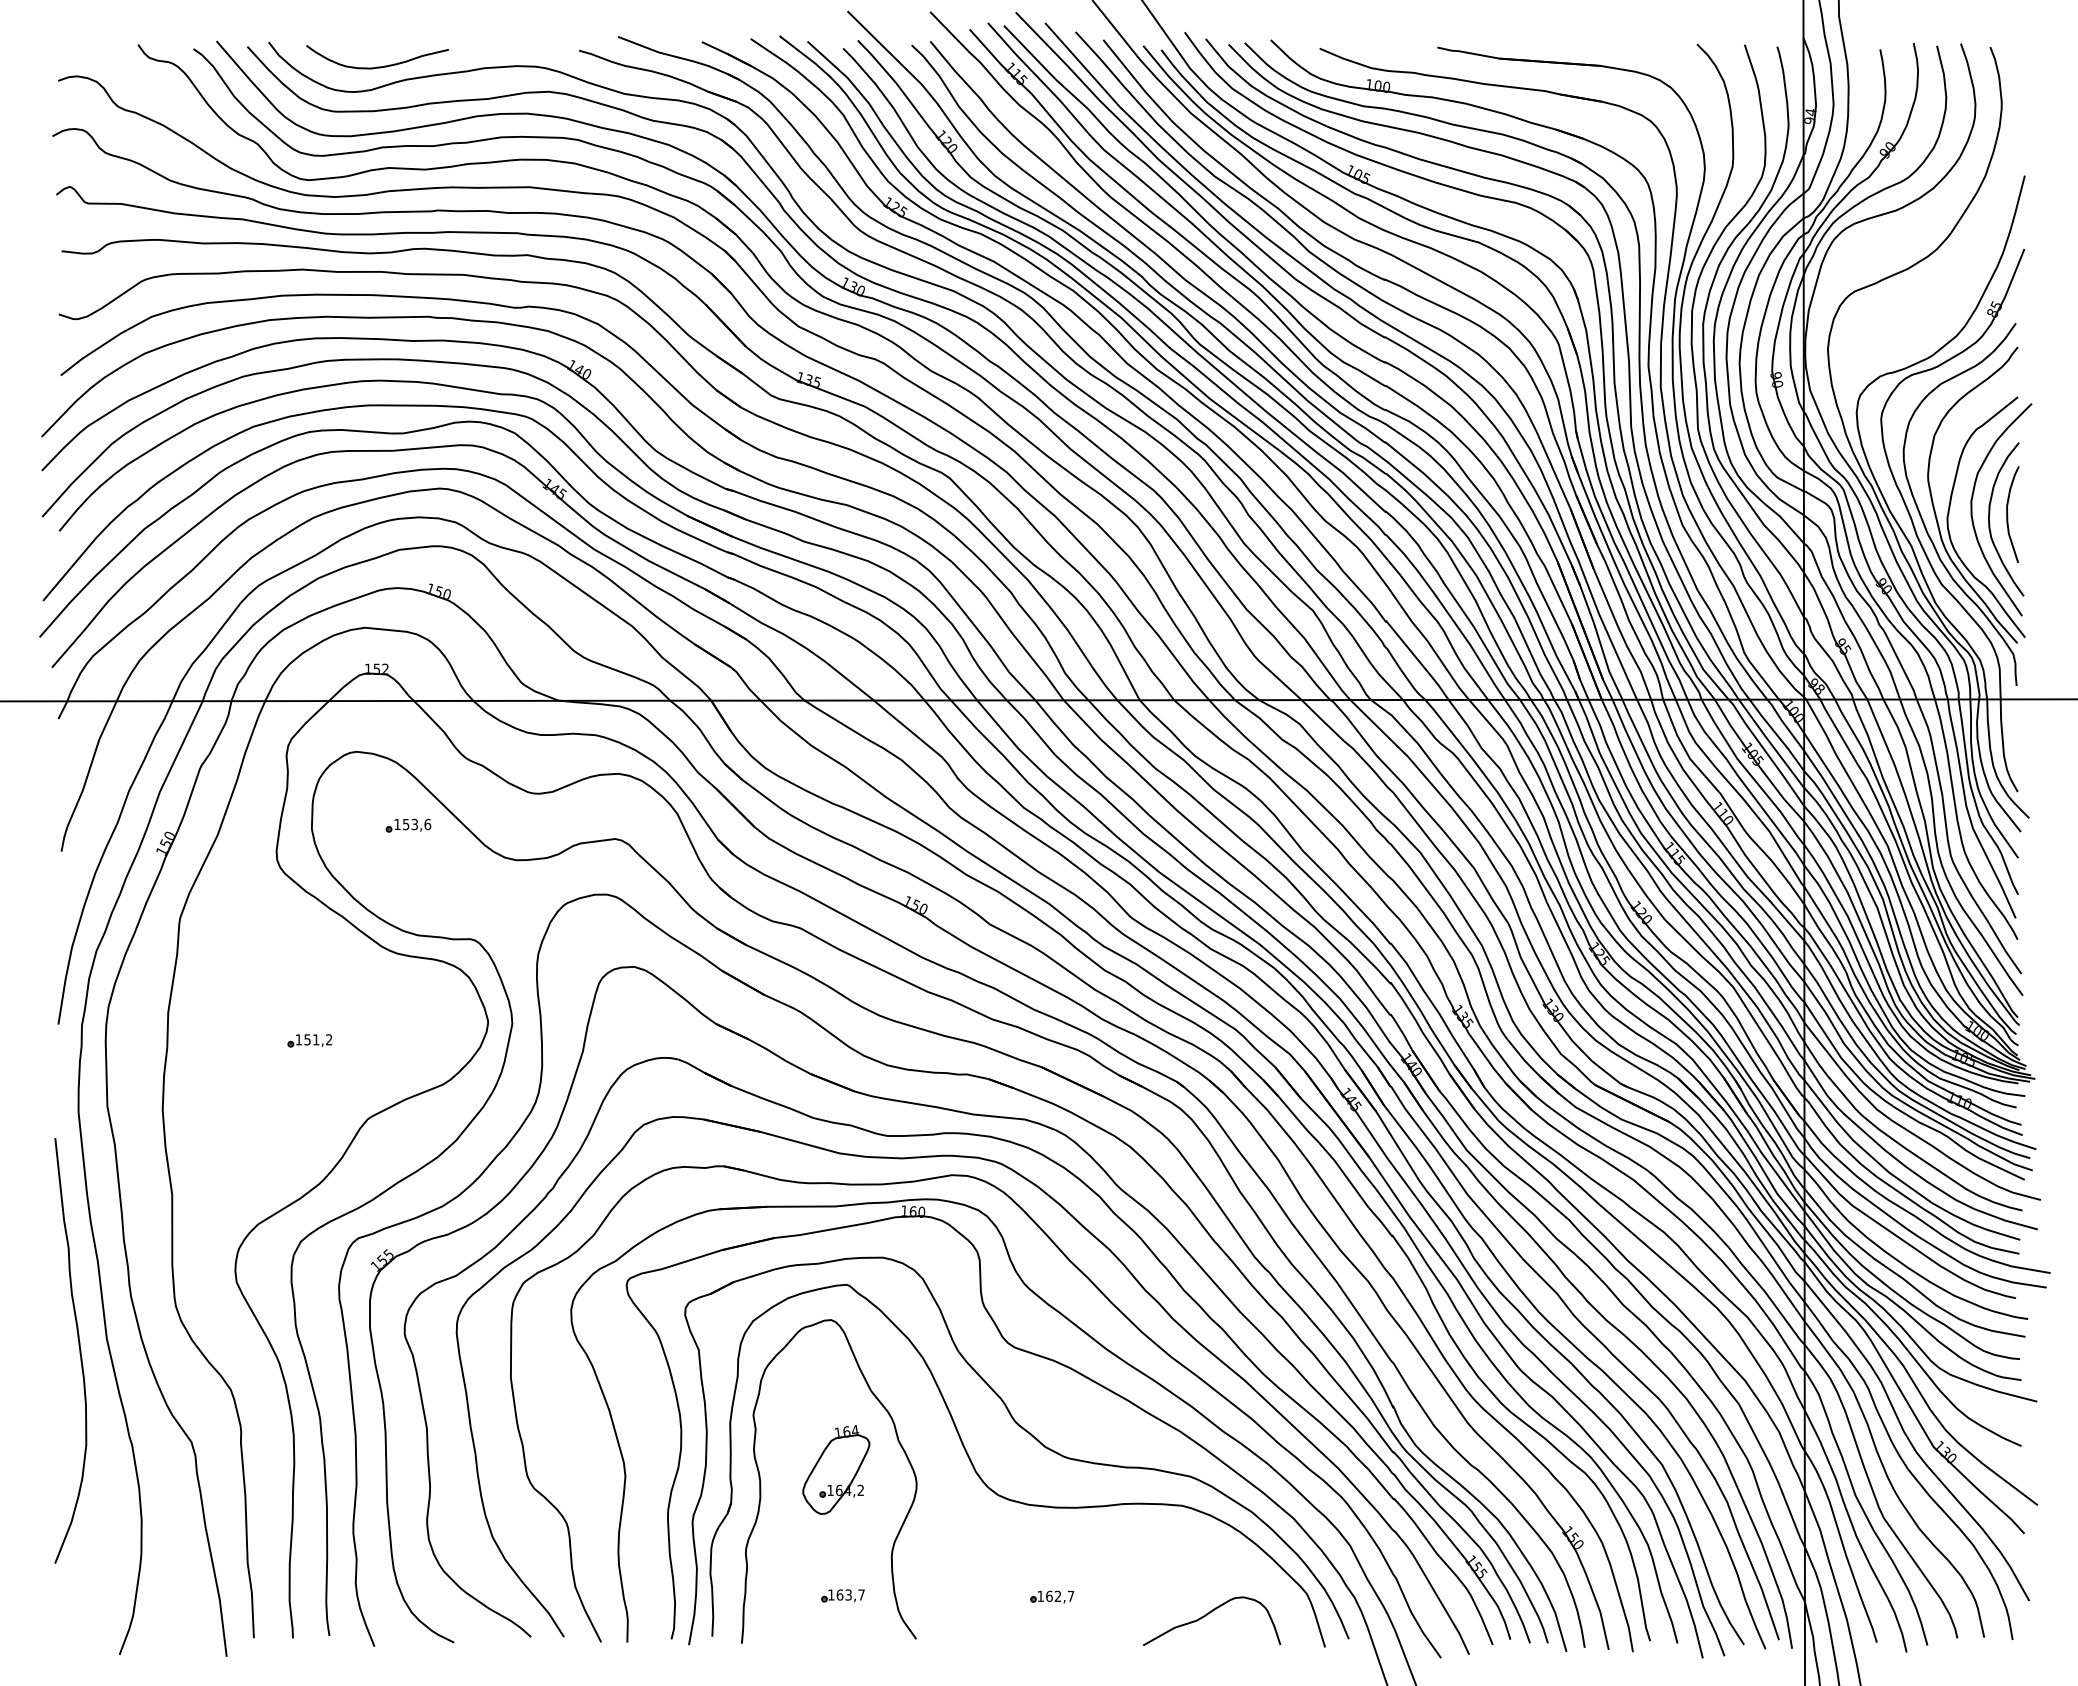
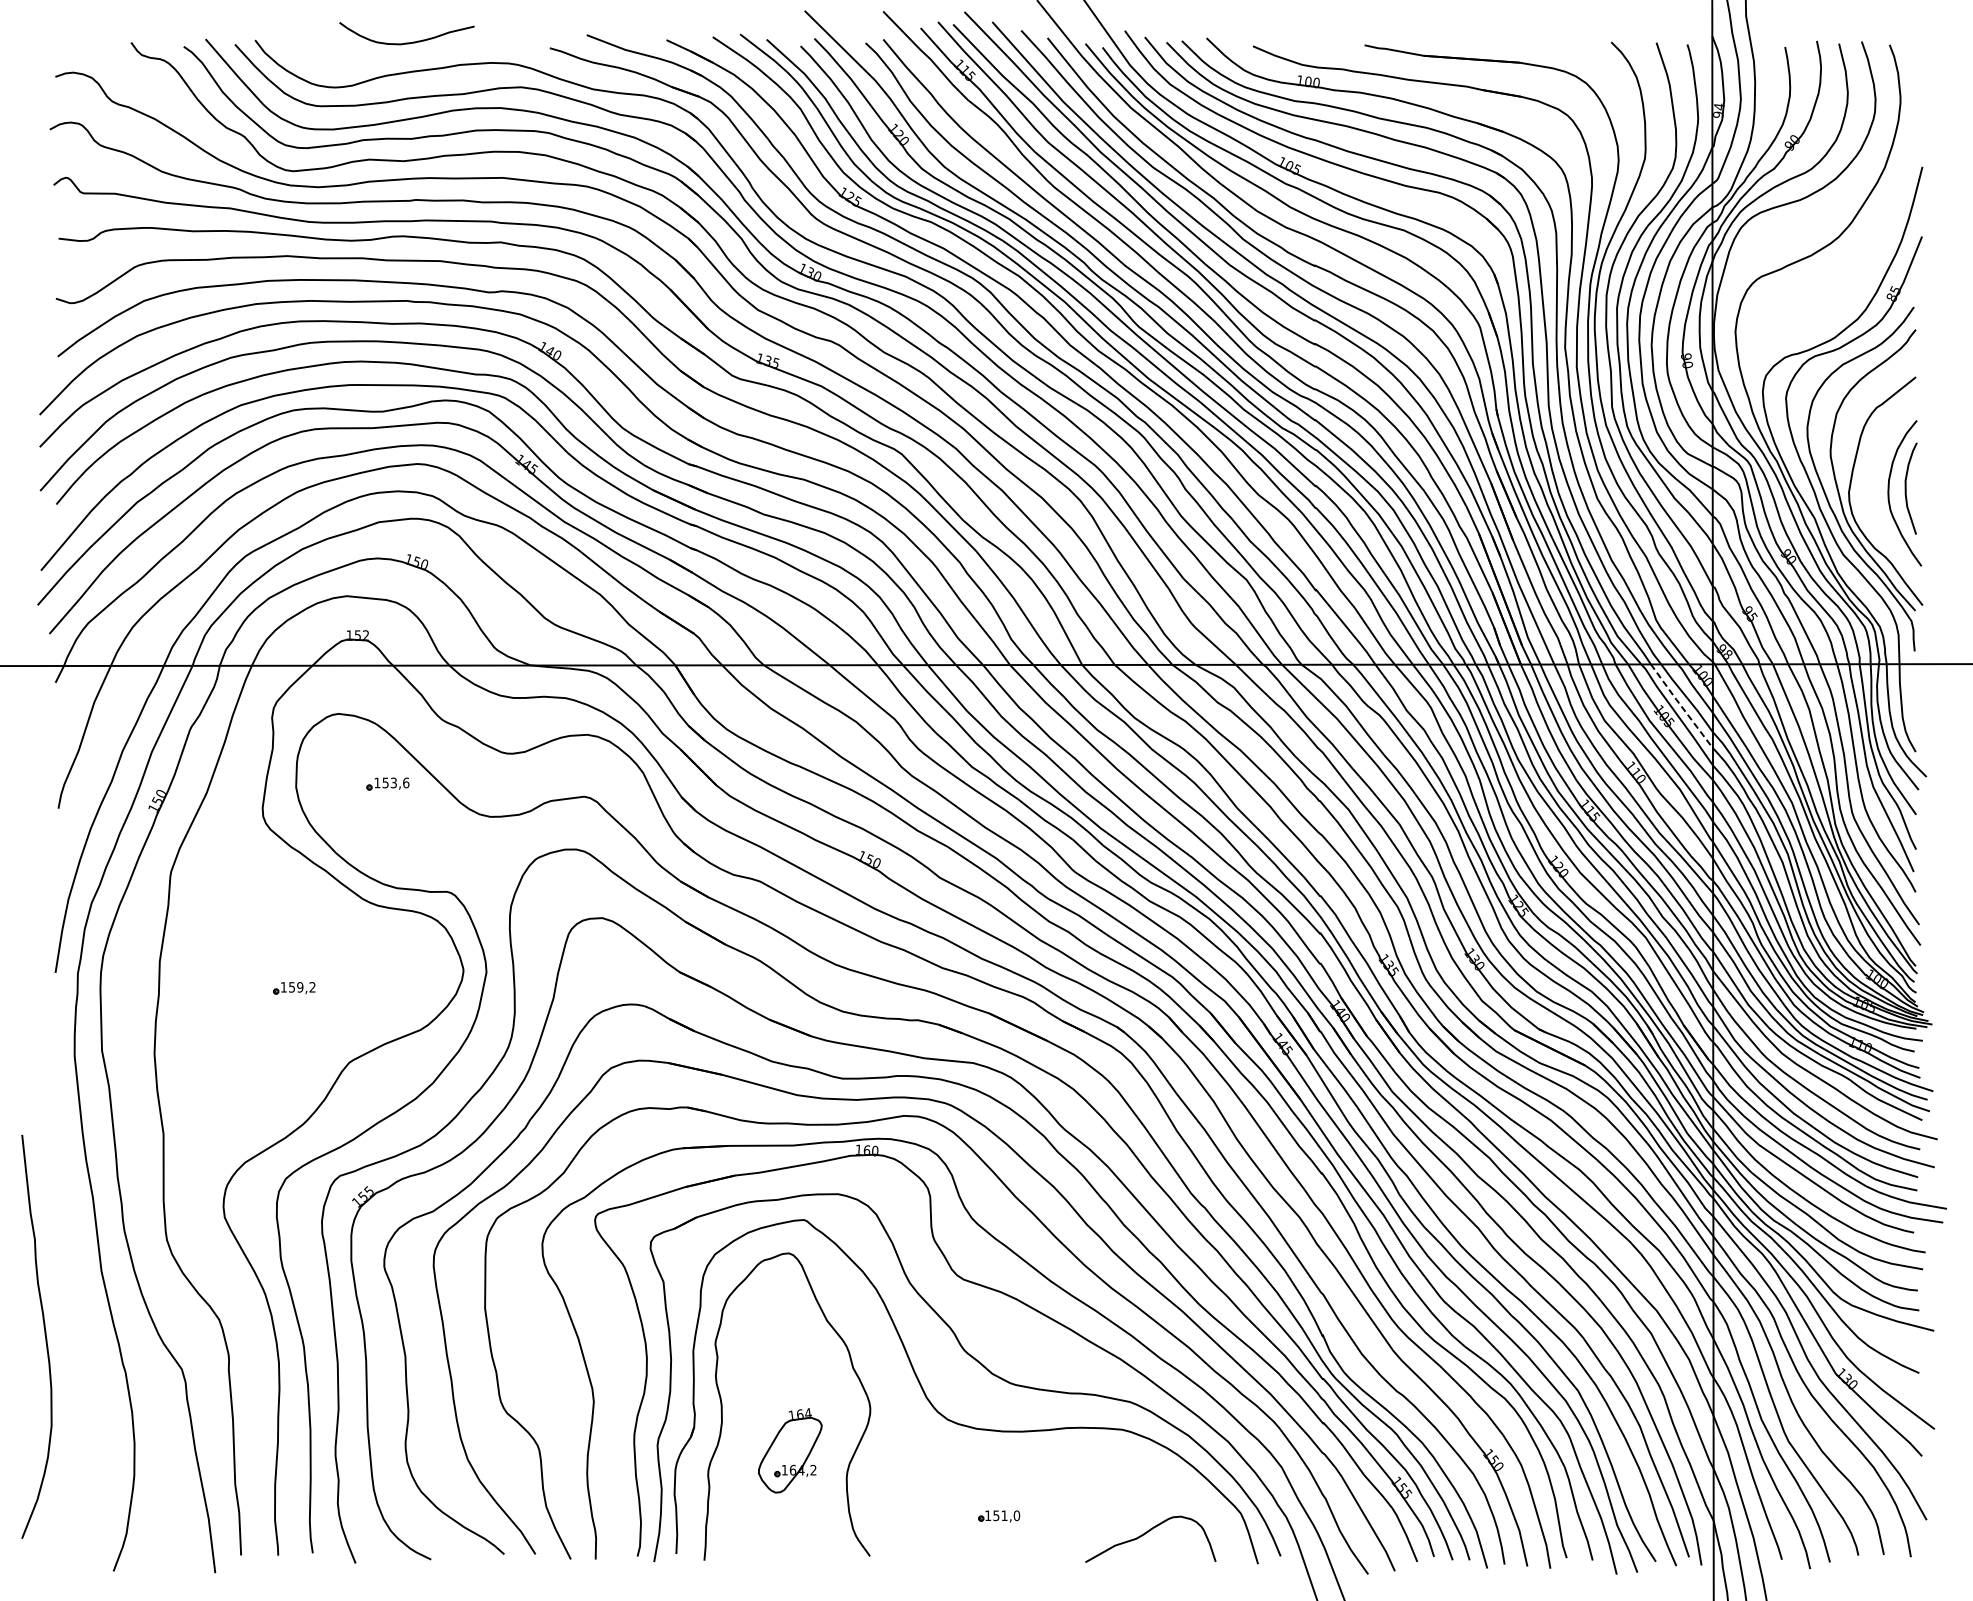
curve: (377, 66) -> (406, 42), moved
curve: (1972, 509) -> (1872, 483), removed
line: (1771, 743) -> (1681, 706), solid -> dashed
text: (315, 1039) -> (299, 987), 151,2 -> 159,2
curve: (78, 1346) -> (44, 1332), moved
part: (836, 1469) -> (790, 1450), moved
part: (842, 1595) -> (799, 1514), removed
text: (1060, 1596) -> (1006, 1515), 162,7 -> 151,0

